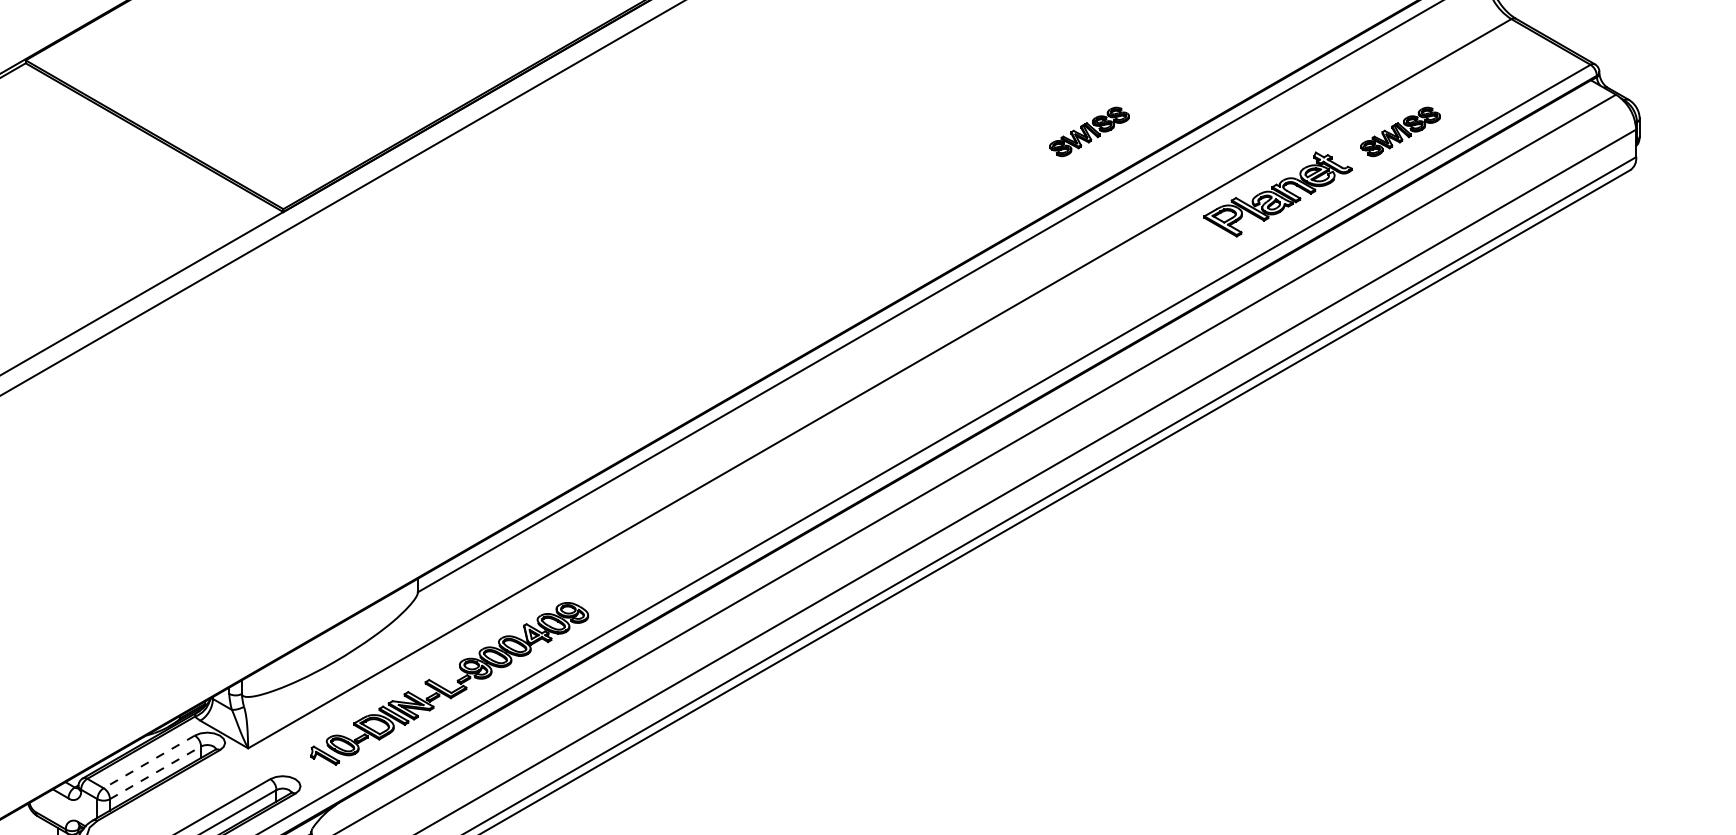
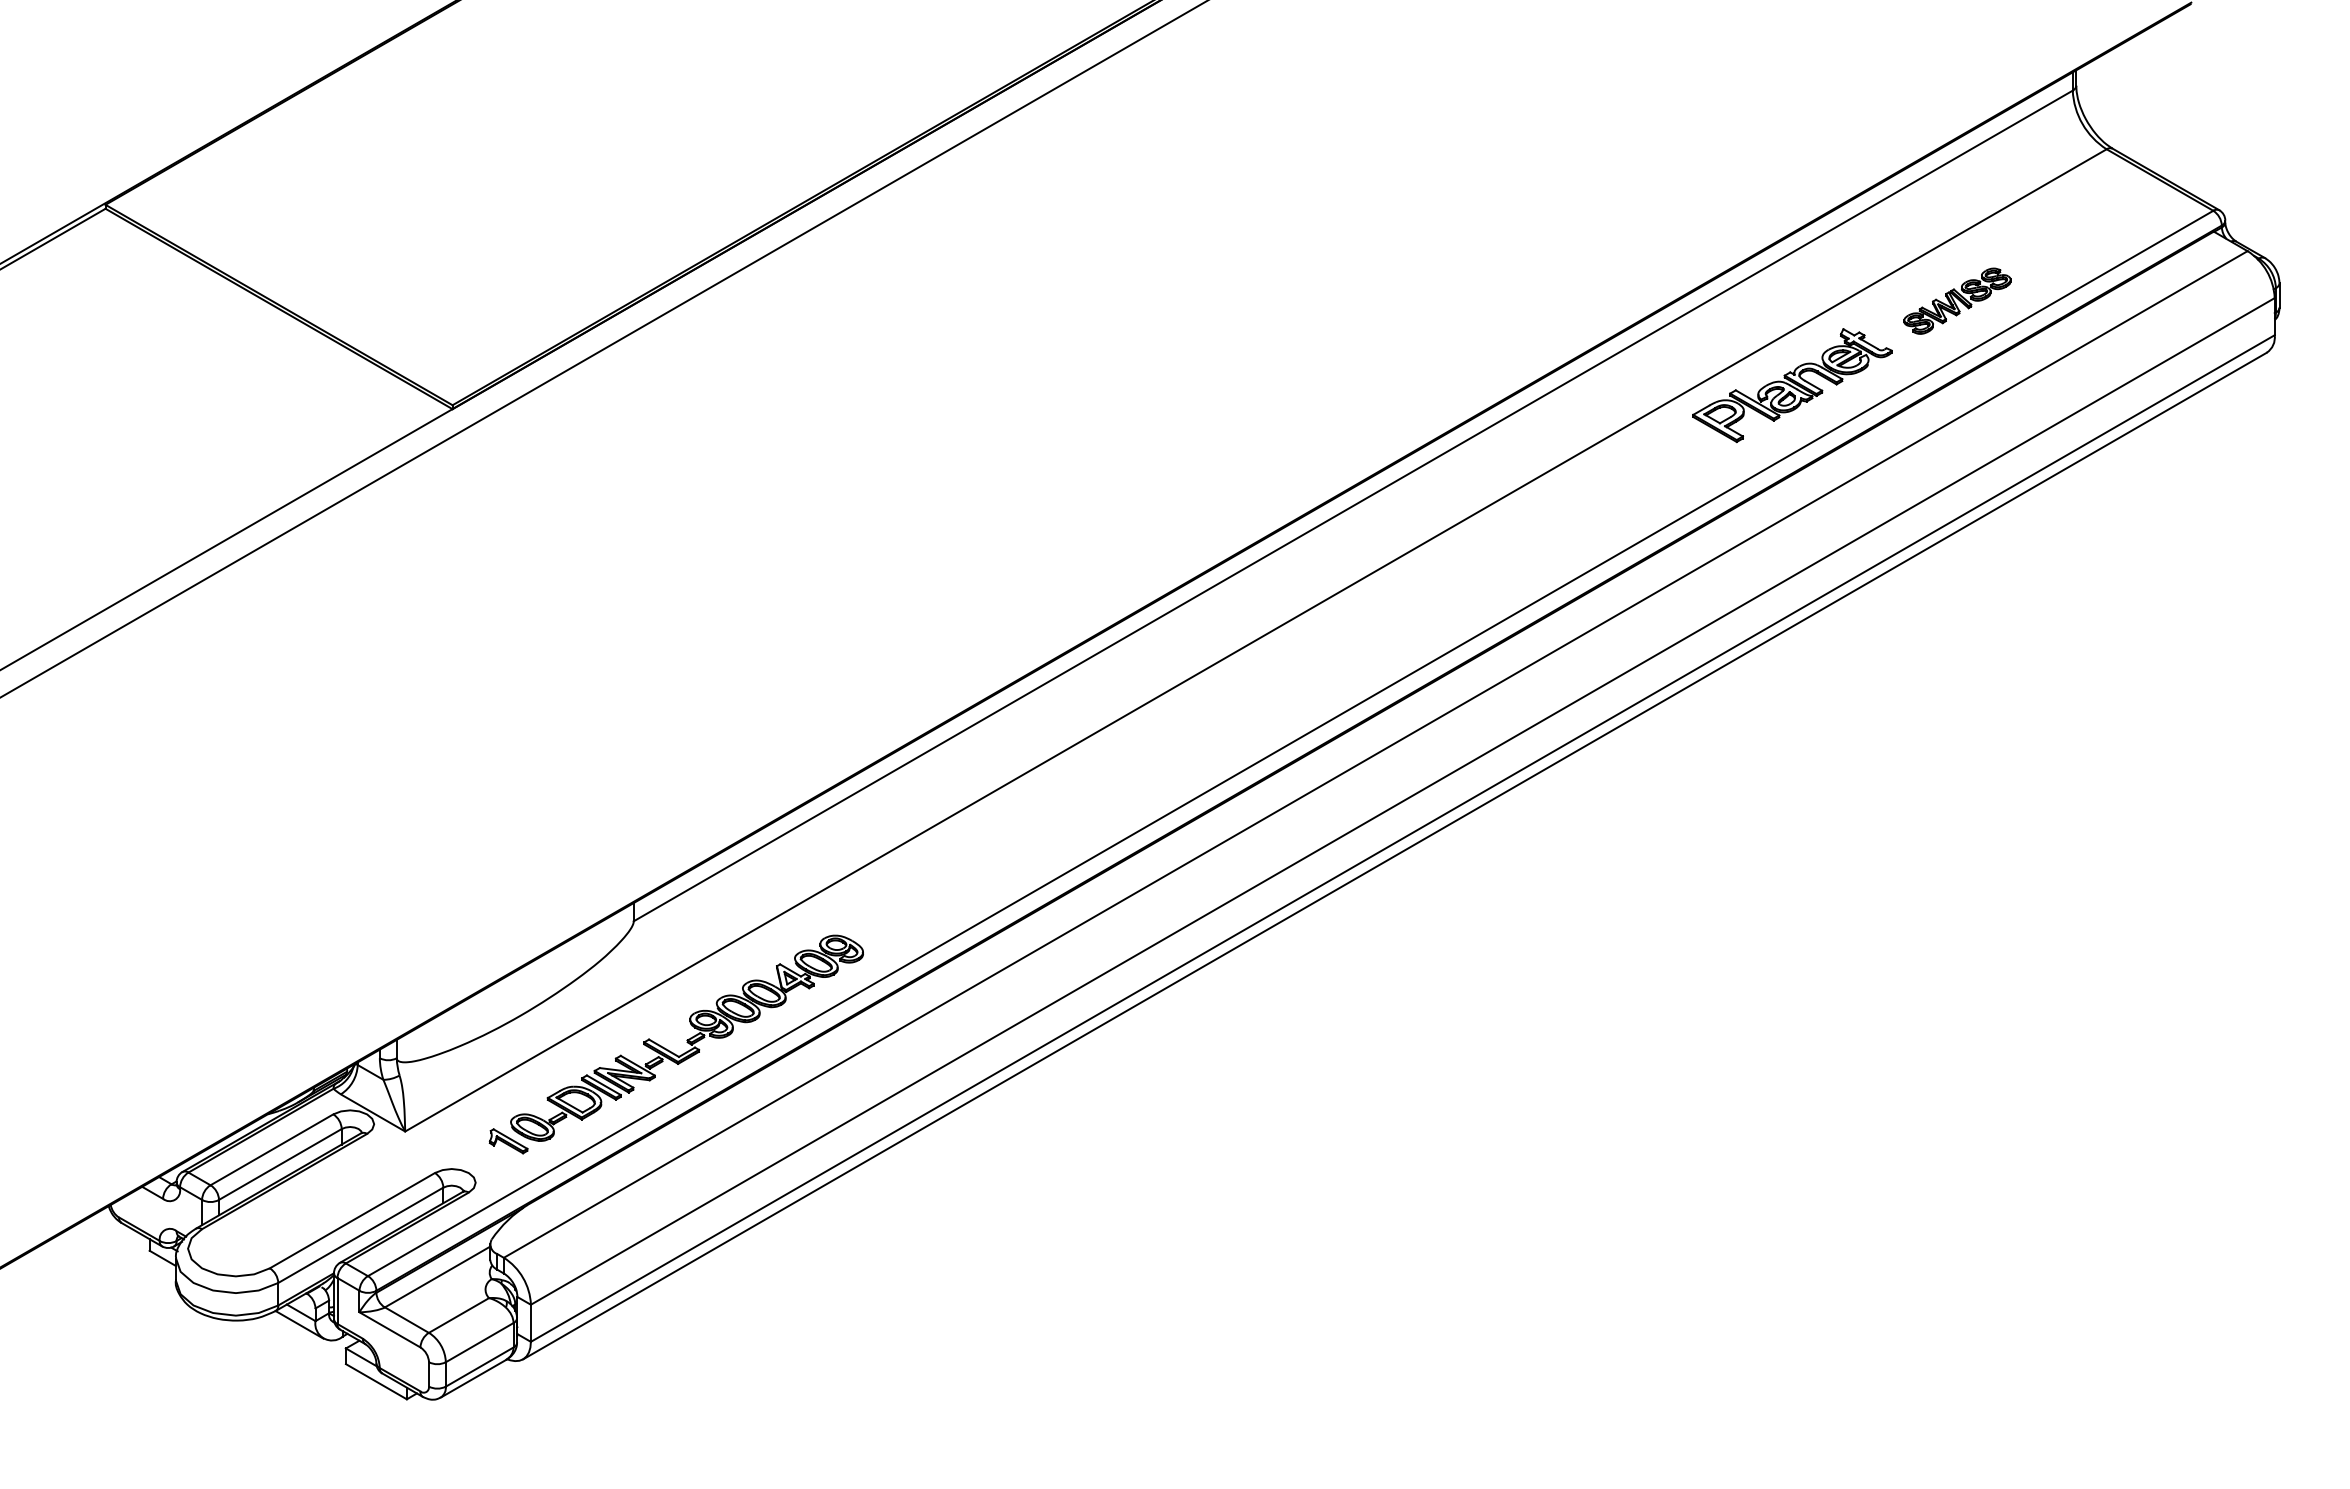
part: (1089, 131) -> (1538, 300), removed
line: (148, 761) -> (271, 1149), dashed -> solid
line: (155, 772) -> (280, 1164), dashed -> solid

